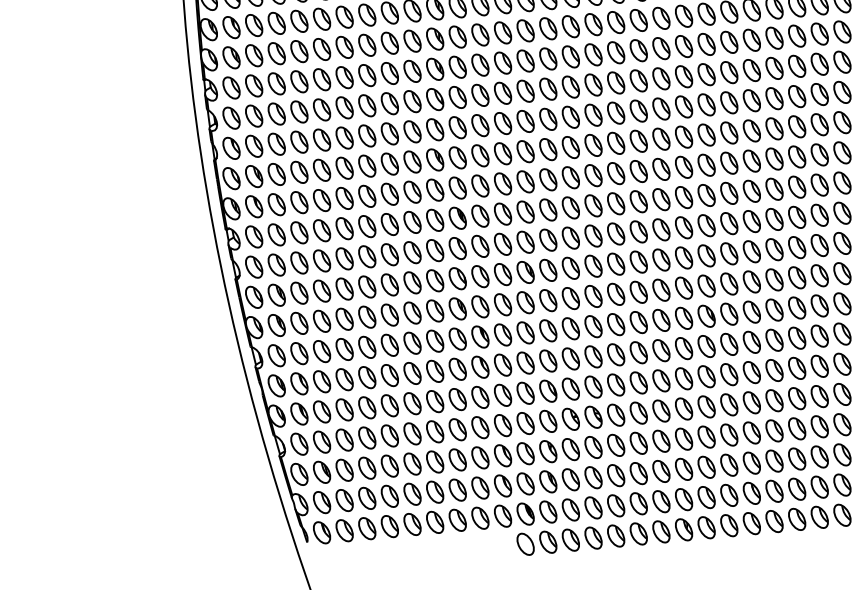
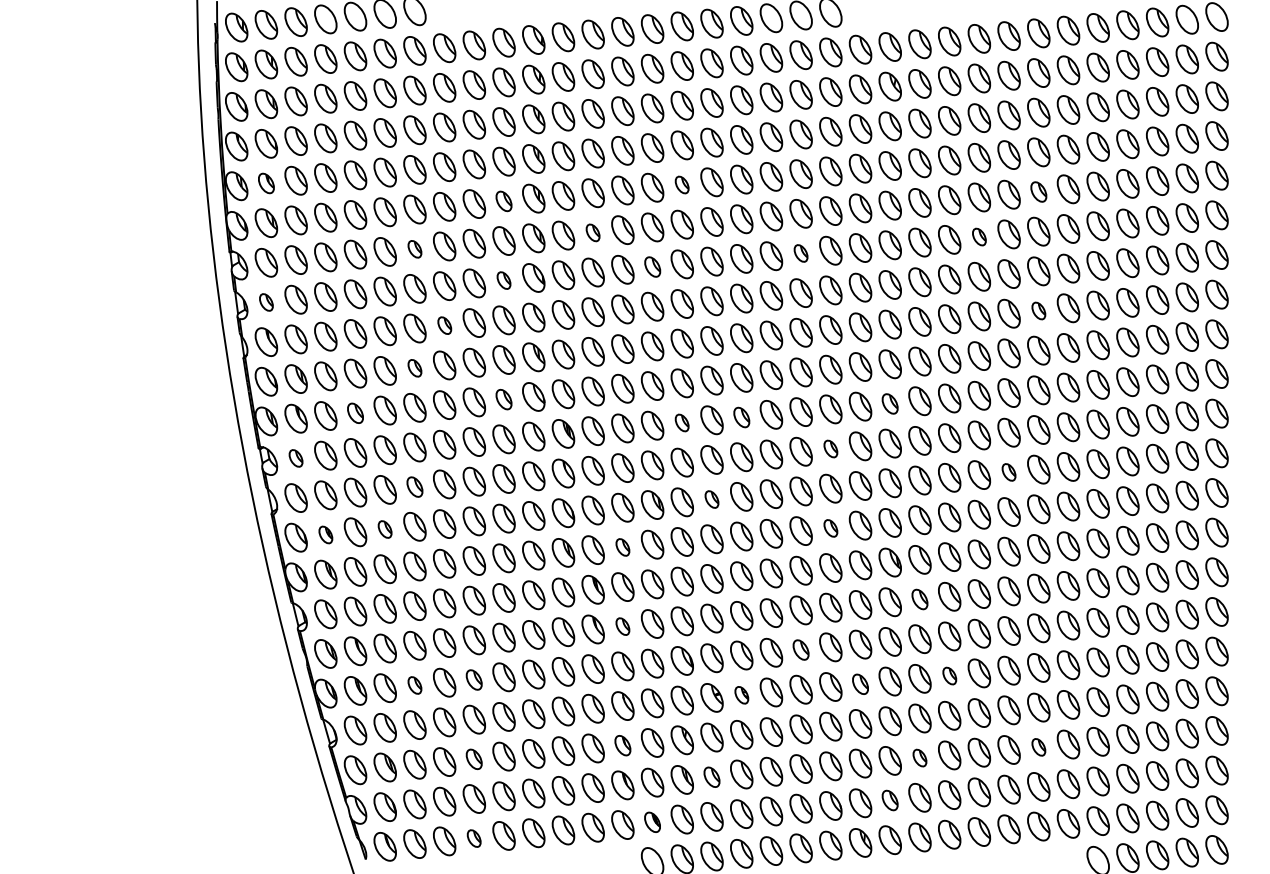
part: (231, 27) -> (266, 183), size x0.7
part: (547, 28) -> (681, 184), size x0.6
part: (819, 33) -> (1038, 191), size x0.7
part: (412, 41) -> (503, 201), size x0.7
part: (479, 64) -> (592, 232), size x0.6
part: (774, 67) -> (979, 236), size x0.6
part: (344, 77) -> (414, 249), size x0.6
part: (638, 80) -> (800, 253), size x0.6
part: (525, 90) -> (652, 266), size x0.7
part: (412, 101) -> (503, 280), size x0.6
part: (231, 118) -> (266, 302), size x0.6
part: (819, 124) -> (1038, 310), size x0.6
part: (367, 135) -> (444, 325), size x0.6
part: (344, 168) -> (414, 368), size x0.6
part: (412, 192) -> (503, 399), size x0.7
part: (706, 195) -> (889, 403), size x0.7
part: (299, 202) -> (355, 413), size x0.7
part: (593, 205) -> (741, 417), size x0.7
part: (547, 209) -> (681, 422), size x0.6
part: (661, 229) -> (830, 448), size x0.6
part: (253, 237) -> (295, 458), size x0.6
part: (796, 247) -> (1008, 472), size x0.6
part: (344, 258) -> (414, 486), size x0.7
part: (570, 268) -> (711, 499), size x0.6
part: (661, 290) -> (830, 528), size x0.6
part: (321, 291) -> (384, 529), size x0.6
part: (276, 294) -> (325, 534), size x0.6
part: (502, 304) -> (622, 547), size x0.6
part: (728, 344) -> (919, 599), size x0.7
part: (502, 364) -> (622, 626), size x0.6
part: (638, 382) -> (800, 649), size x0.7
part: (751, 402) -> (949, 675), size x0.6
part: (389, 405) -> (473, 679), size x0.7
part: (344, 409) -> (414, 685), size x0.6
part: (683, 409) -> (860, 684), size x0.7
part: (593, 417) -> (741, 695), size x0.6
part: (502, 455) -> (622, 745), size x0.7
part: (819, 457) -> (1038, 747), size x0.6
part: (728, 464) -> (919, 757), size x0.6
part: (389, 466) -> (473, 759), size x0.7
part: (570, 479) -> (711, 777), size x0.7
part: (706, 497) -> (889, 800), size x0.7
part: (525, 514) -> (652, 822), size x0.7
part: (389, 526) -> (473, 838), size x0.6

